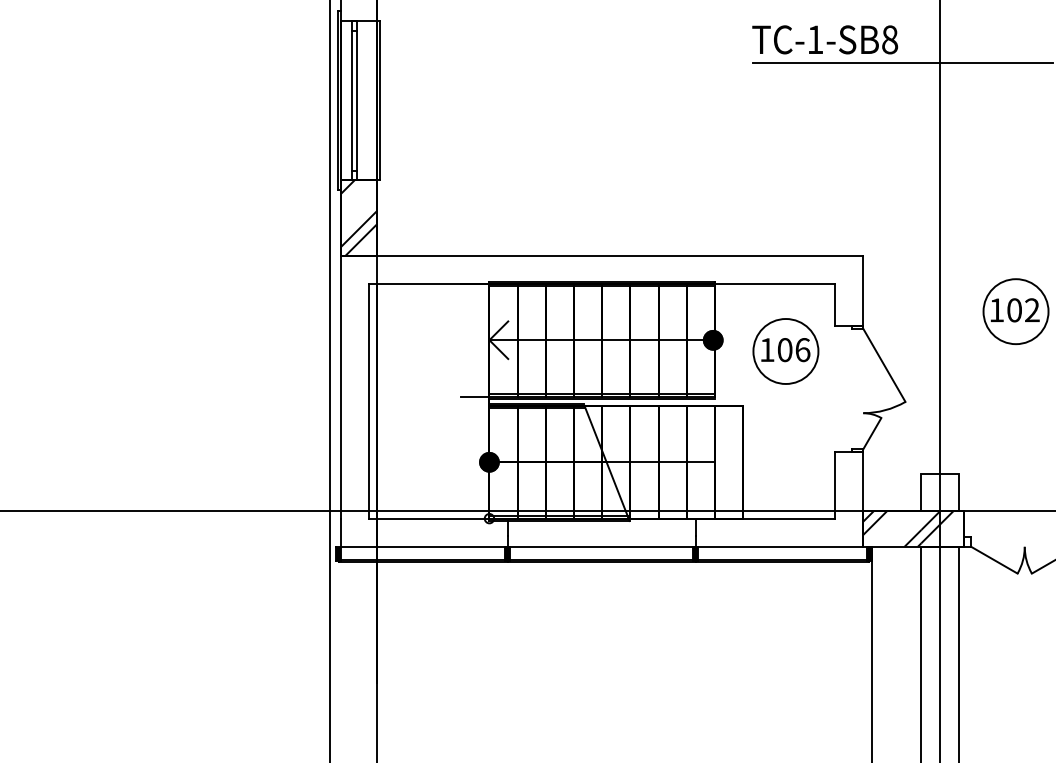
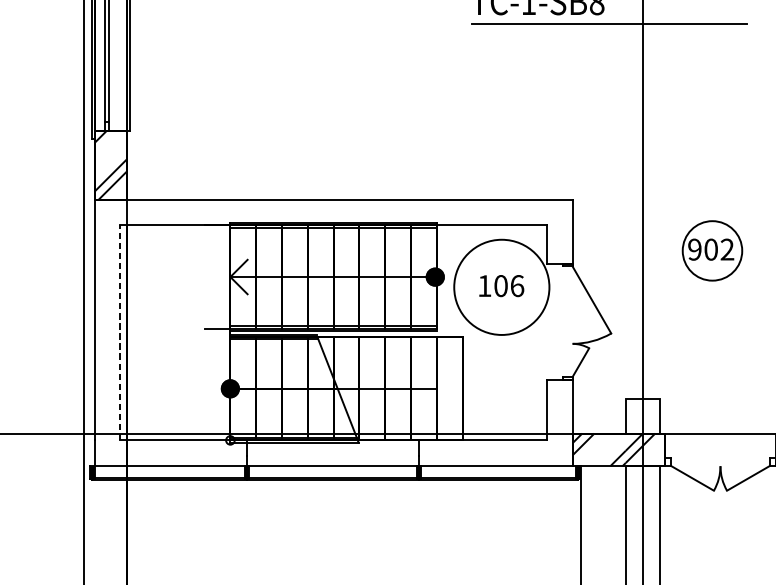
text: (996, 310) -> (694, 249), 102 -> 902
circle: (785, 351) -> (501, 287), size x1.6
line: (369, 400) -> (120, 332), solid -> dashed

